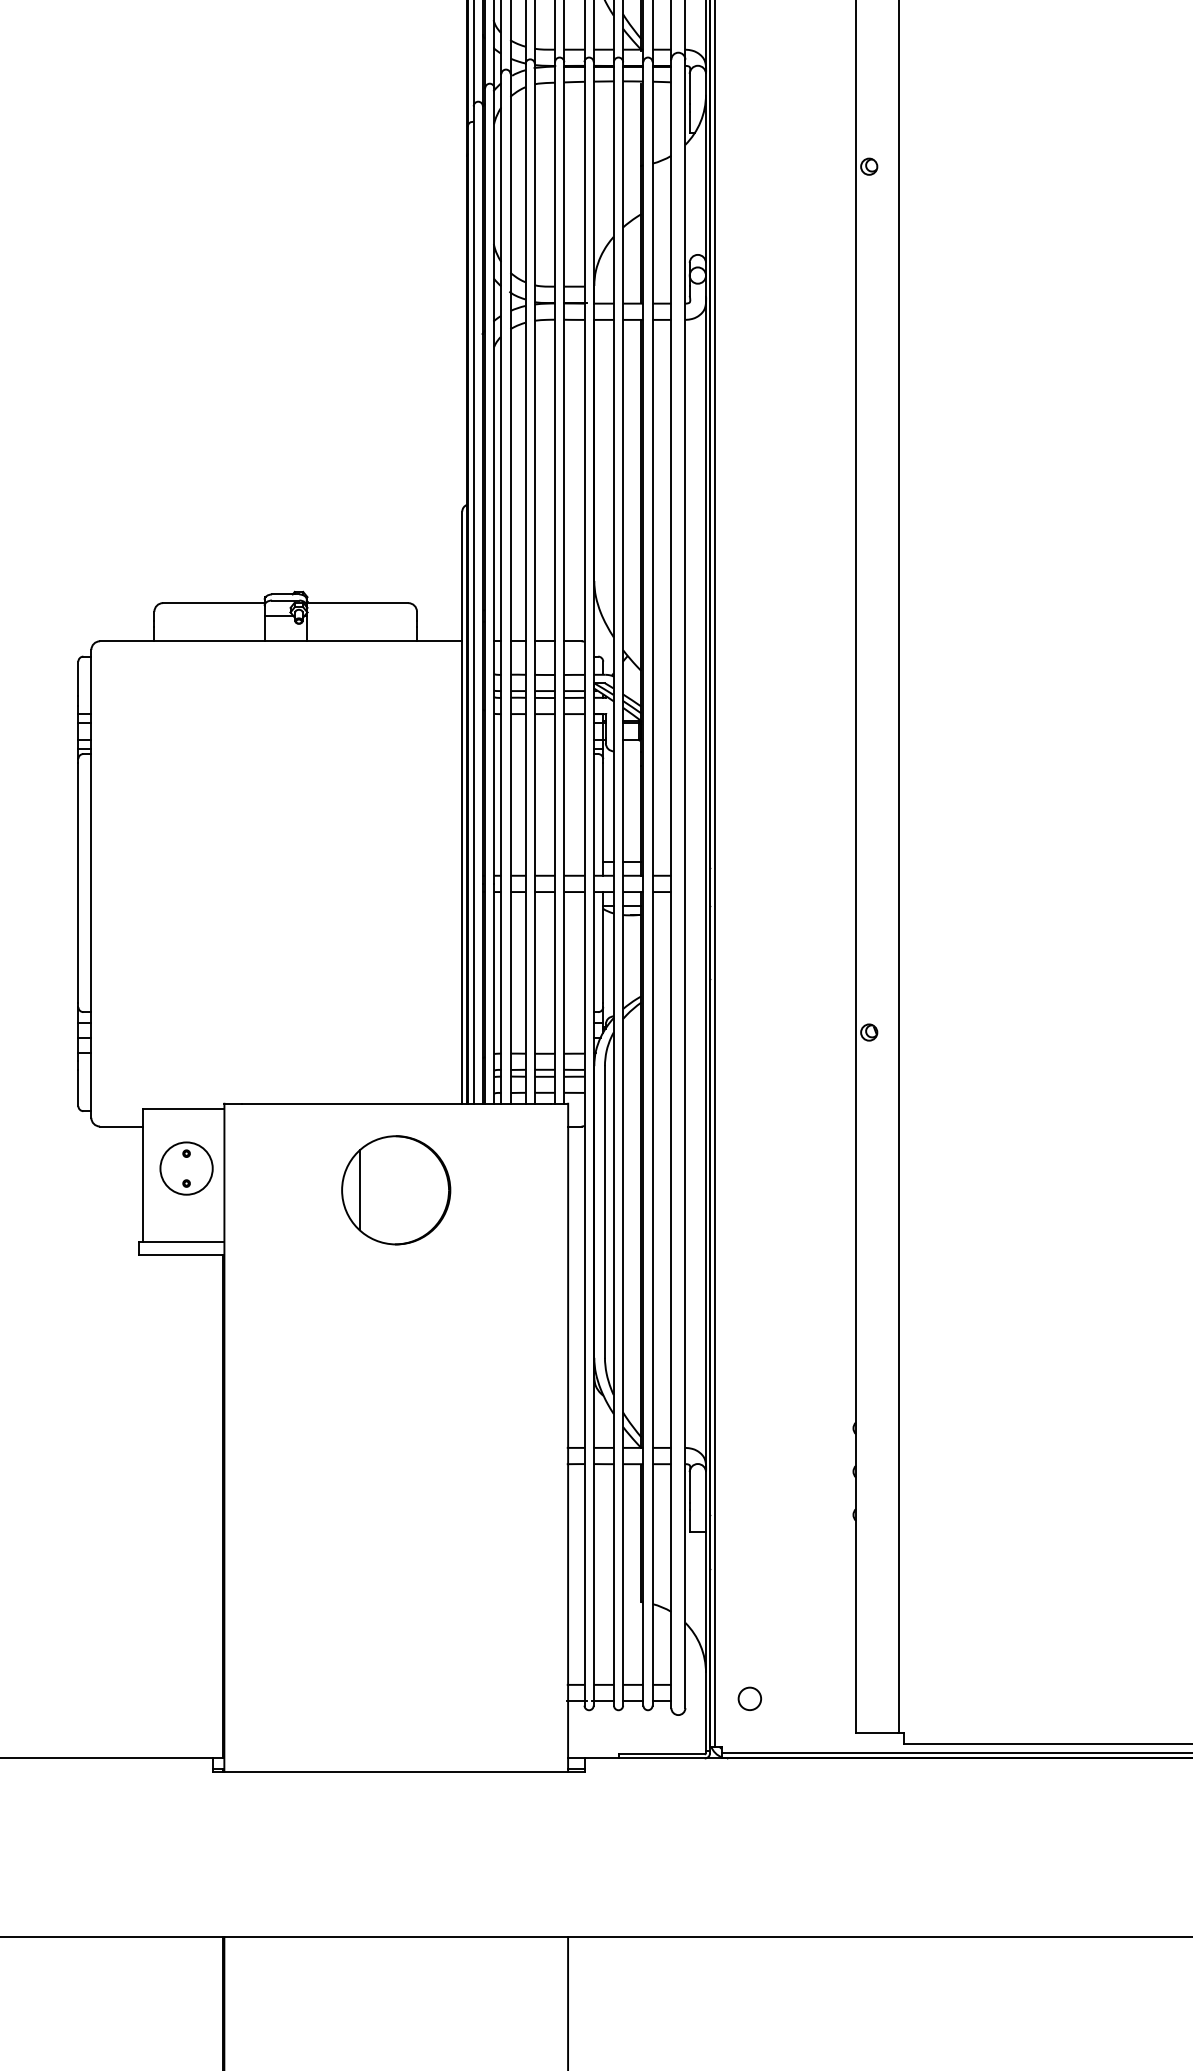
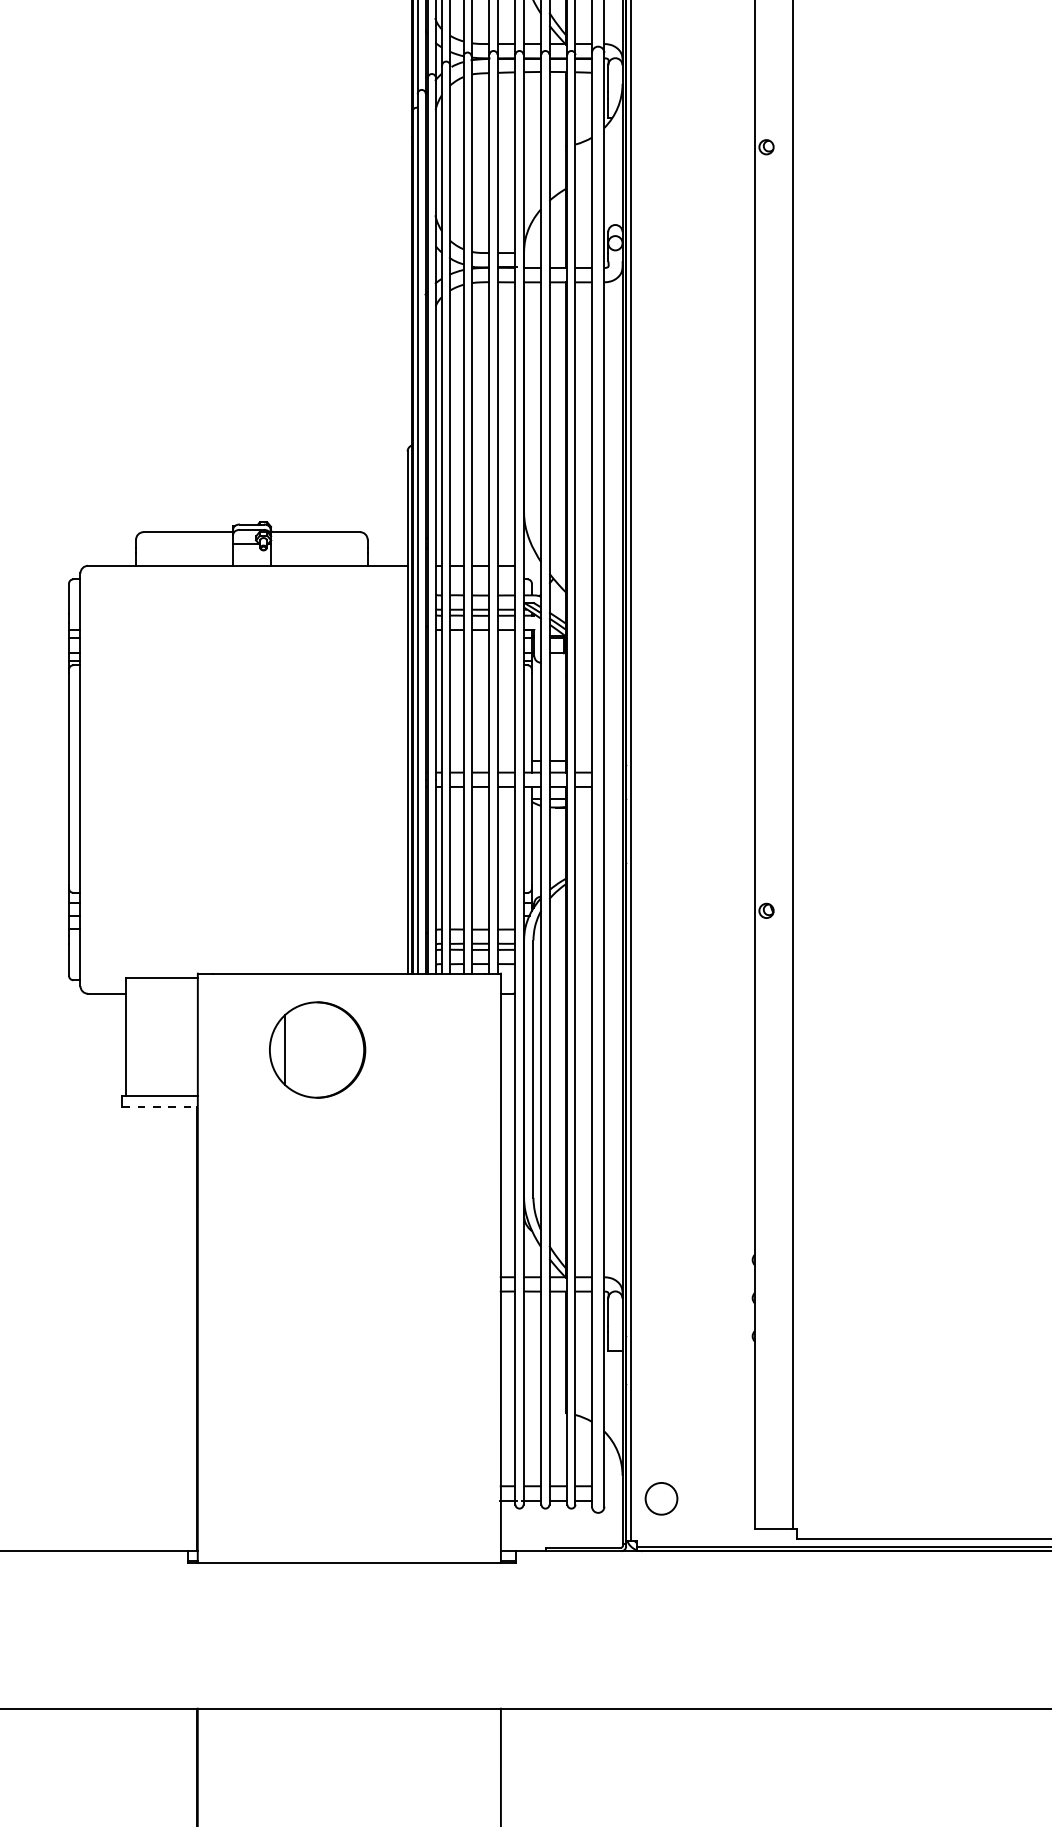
part: (186, 1168) -> (164, 1030), removed
part: (396, 1190) -> (317, 1050), moved
line: (181, 1255) -> (159, 1107), solid -> dashed
circle: (749, 1698) -> (660, 1498), size x1.6

